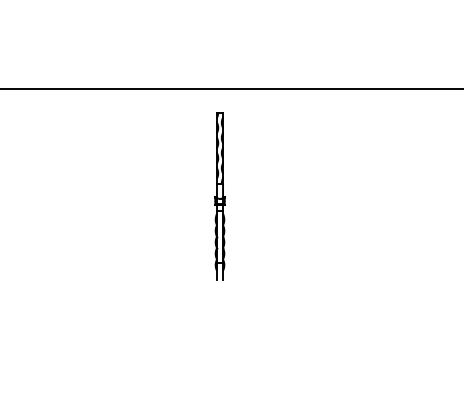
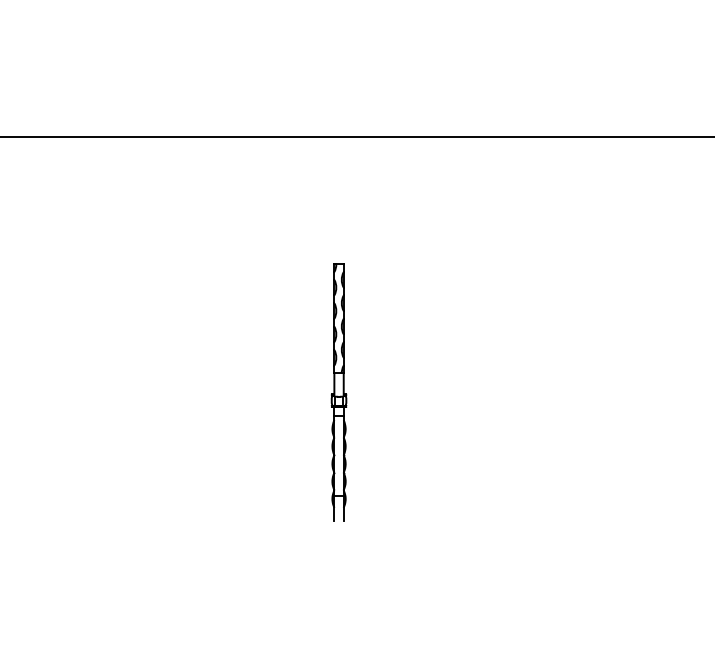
part: (219, 196) -> (338, 393), moved

